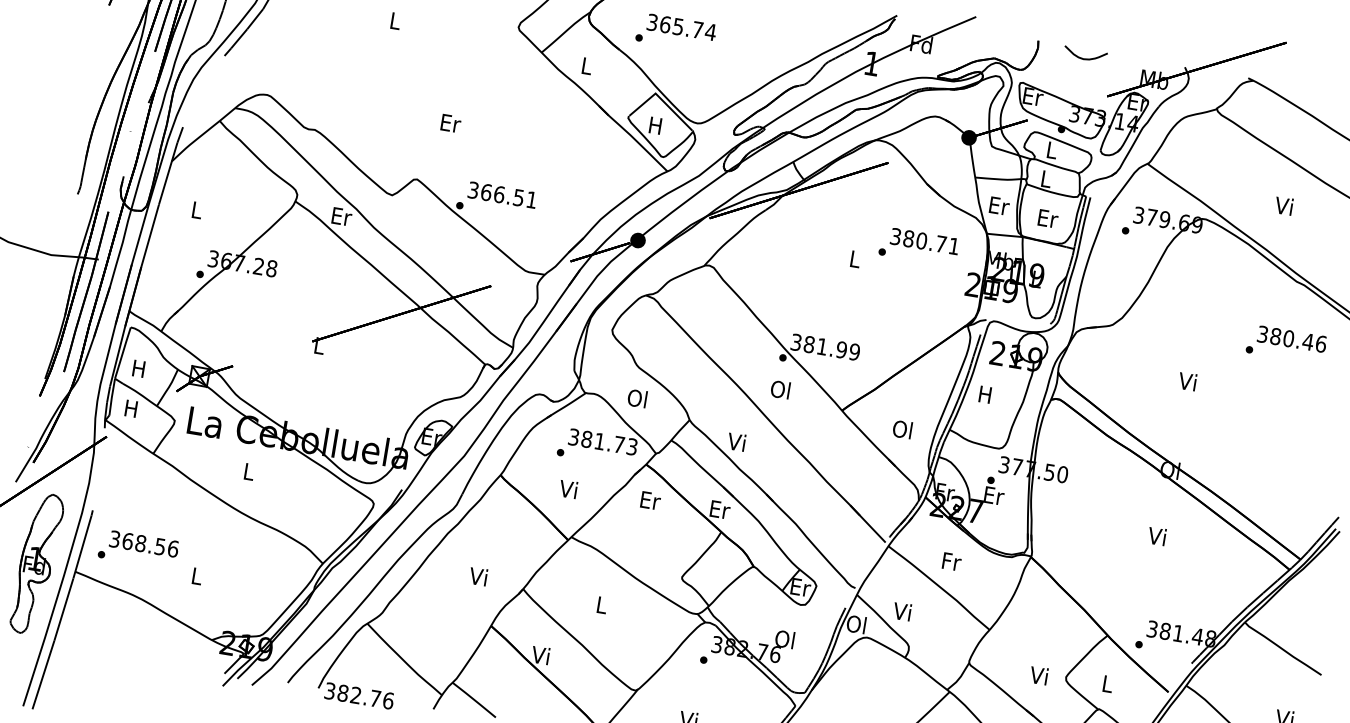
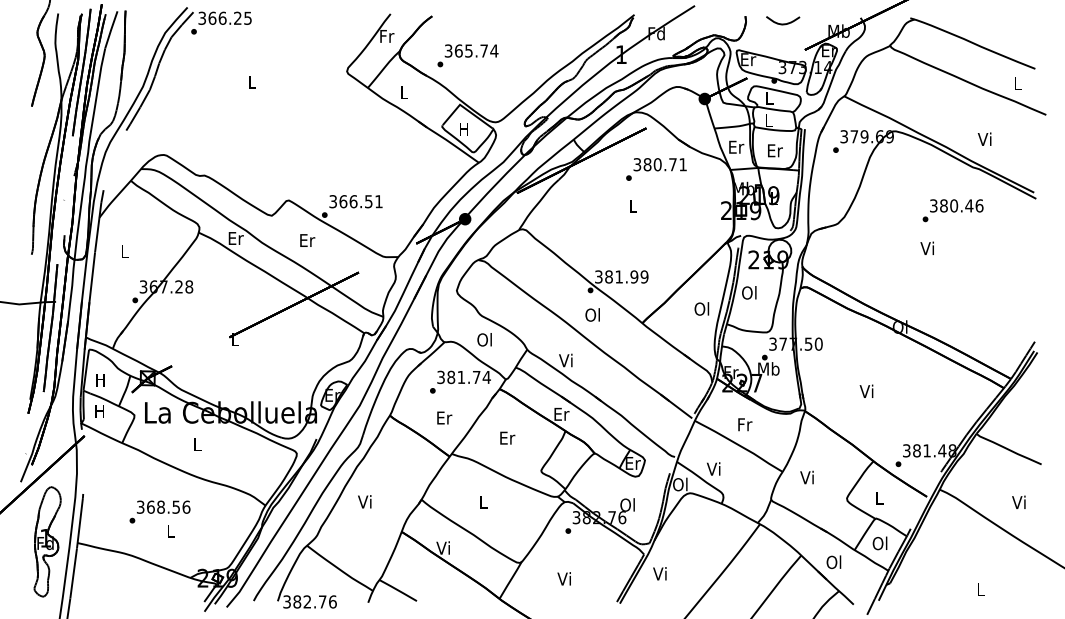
text: (450, 123) -> (307, 240), moved
text: (1283, 205) -> (984, 138), moved
text: (919, 246) -> (656, 169), moved
text: (1285, 344) -> (952, 210), moved
text: (1186, 380) -> (926, 247), moved
text: (985, 394) -> (749, 292), H -> Ol
text: (902, 428) -> (701, 308), moved
text: (631, 446) -> (486, 377), 381.73 -> 381.74
text: (569, 489) -> (444, 417), Vi -> Er
text: (993, 495) -> (768, 368), Er -> Mb
text: (650, 499) -> (507, 437), moved
text: (1157, 535) -> (866, 390), moved
text: (137, 548) -> (159, 511), moved
text: (478, 576) -> (364, 501), moved
text: (1038, 675) -> (806, 477), moved

